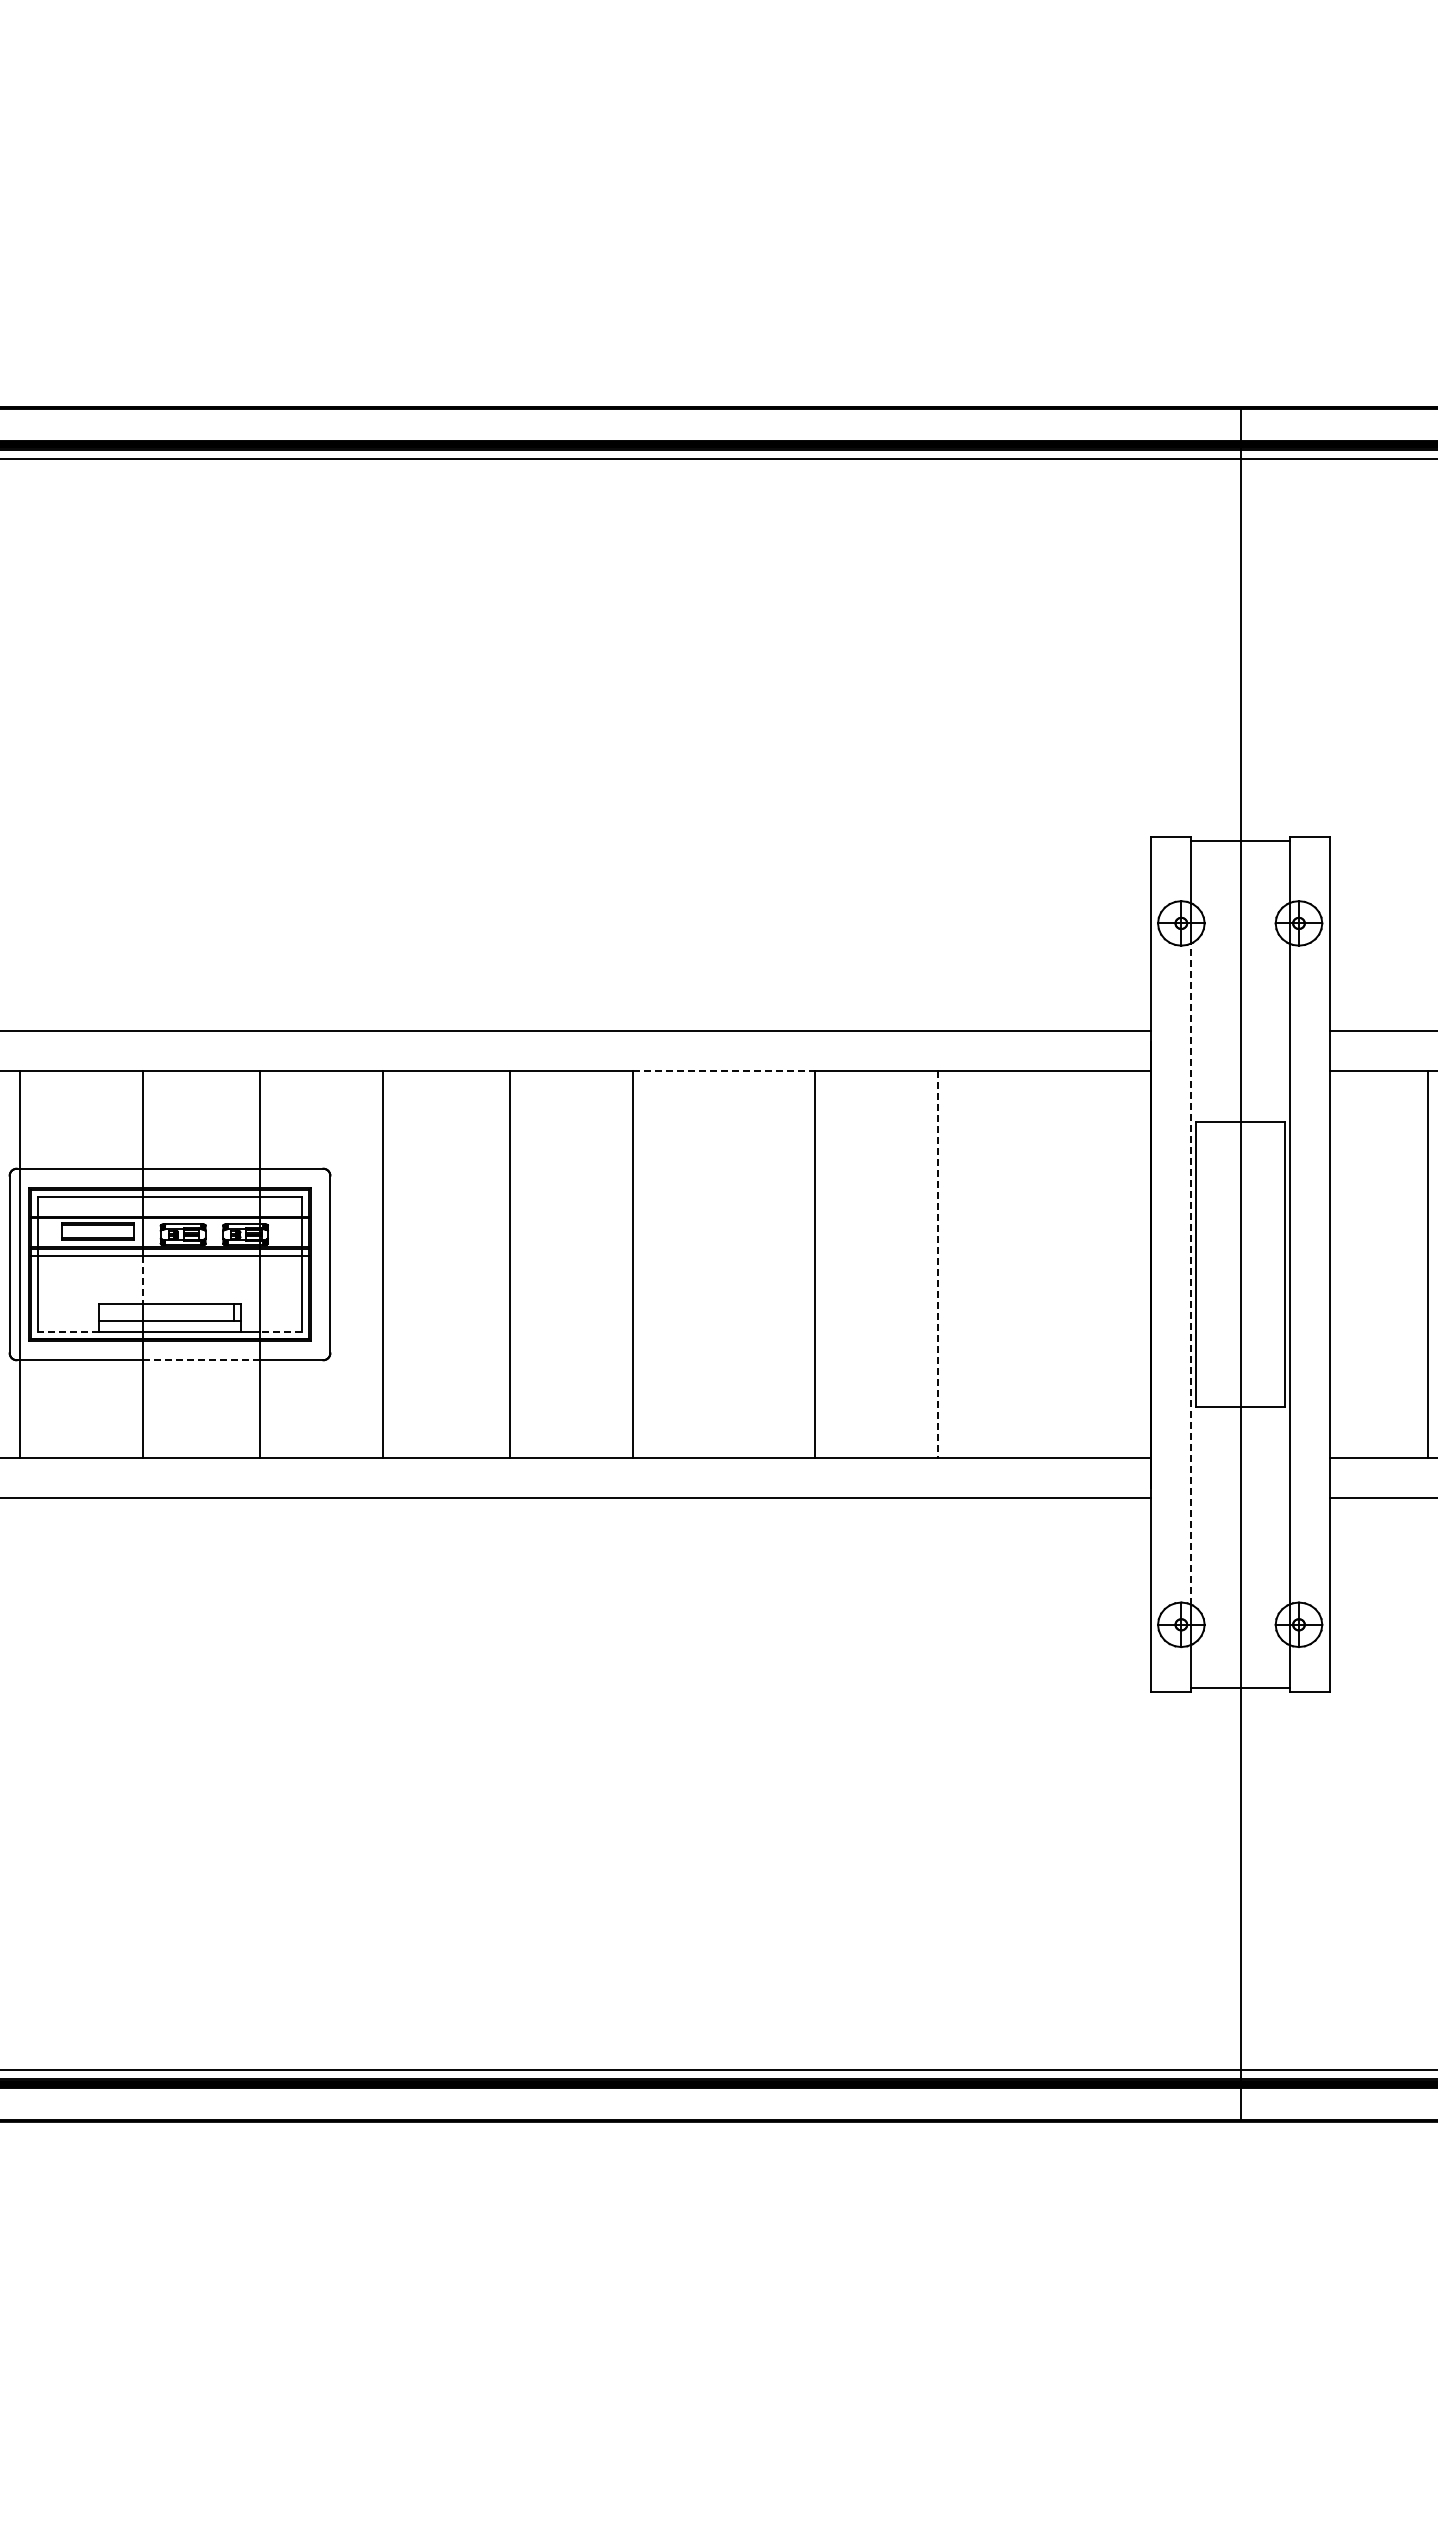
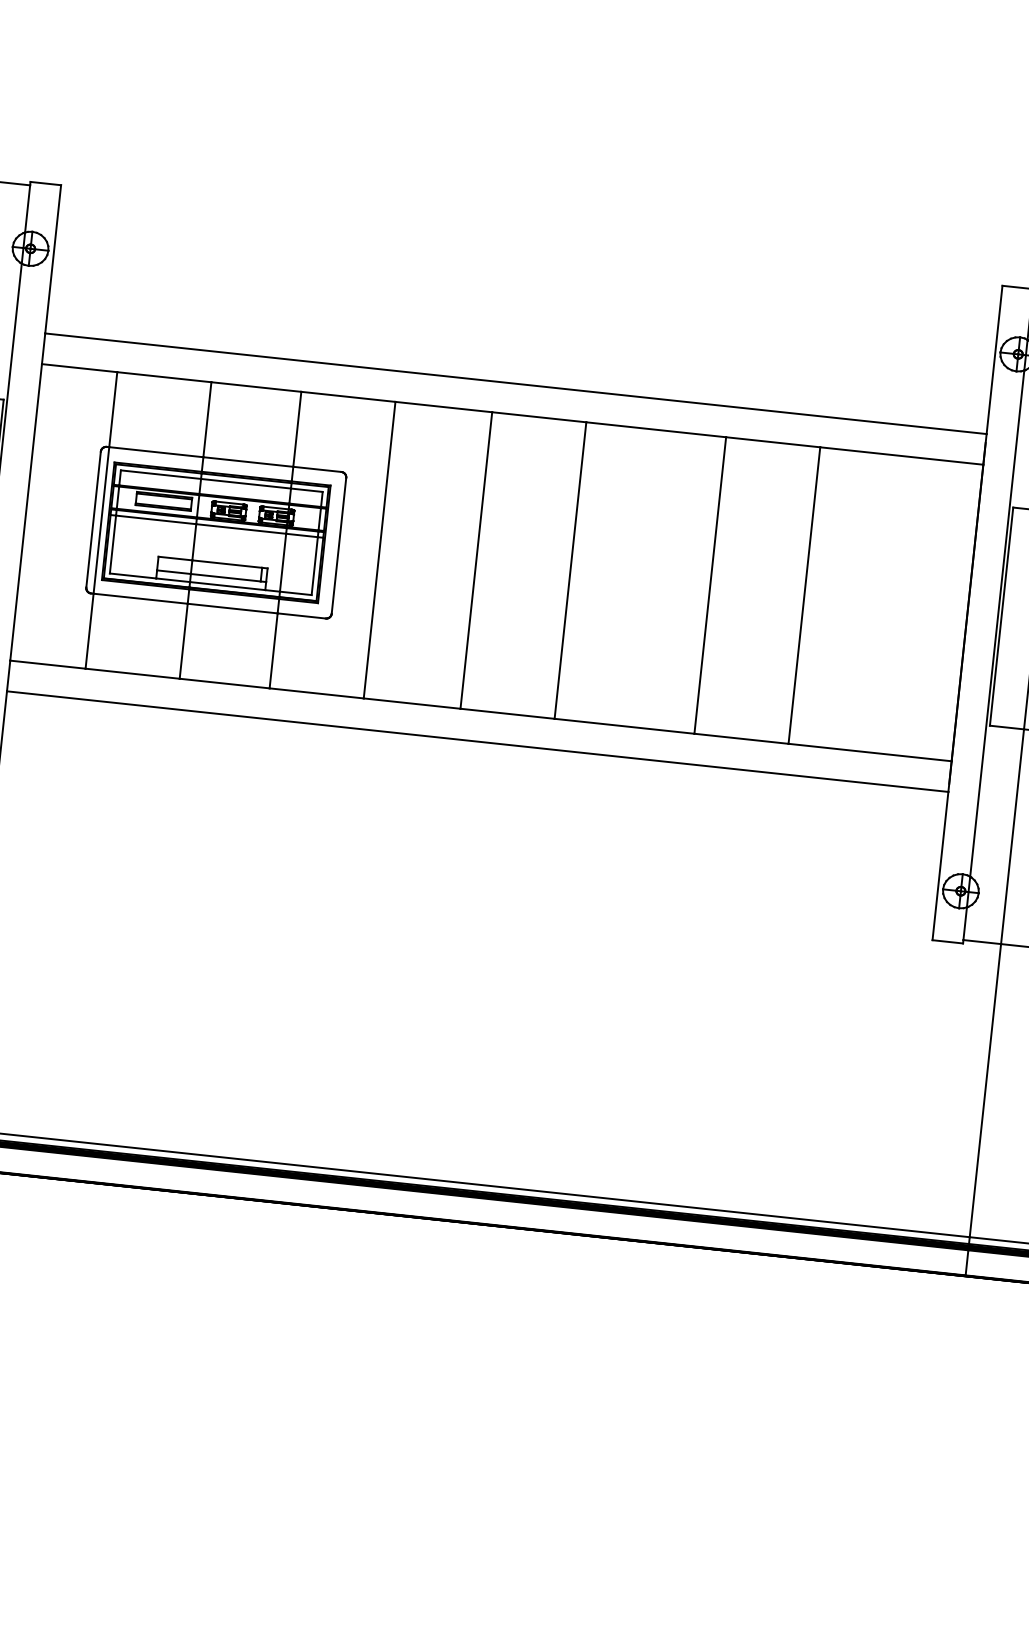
line: (724, 1070) -> (656, 429), dashed -> solid
line: (938, 1264) -> (804, 595), dashed -> solid
line: (1191, 1274) -> (997, 623), dashed -> solid
line: (142, 1279) -> (193, 541), dashed -> solid
line: (68, 1331) -> (133, 575), dashed -> solid
line: (281, 1331) -> (296, 593), dashed -> solid
line: (201, 1360) -> (232, 608), dashed -> solid

